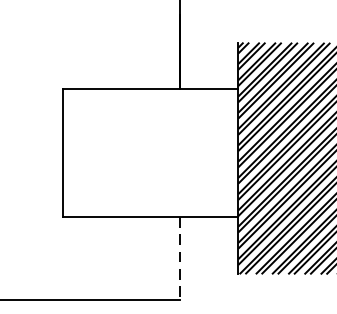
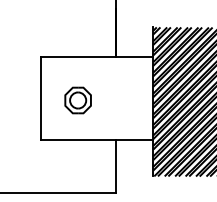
part: (120, 156) -> (77, 100), added
line: (179, 258) -> (115, 166), dashed -> solid

